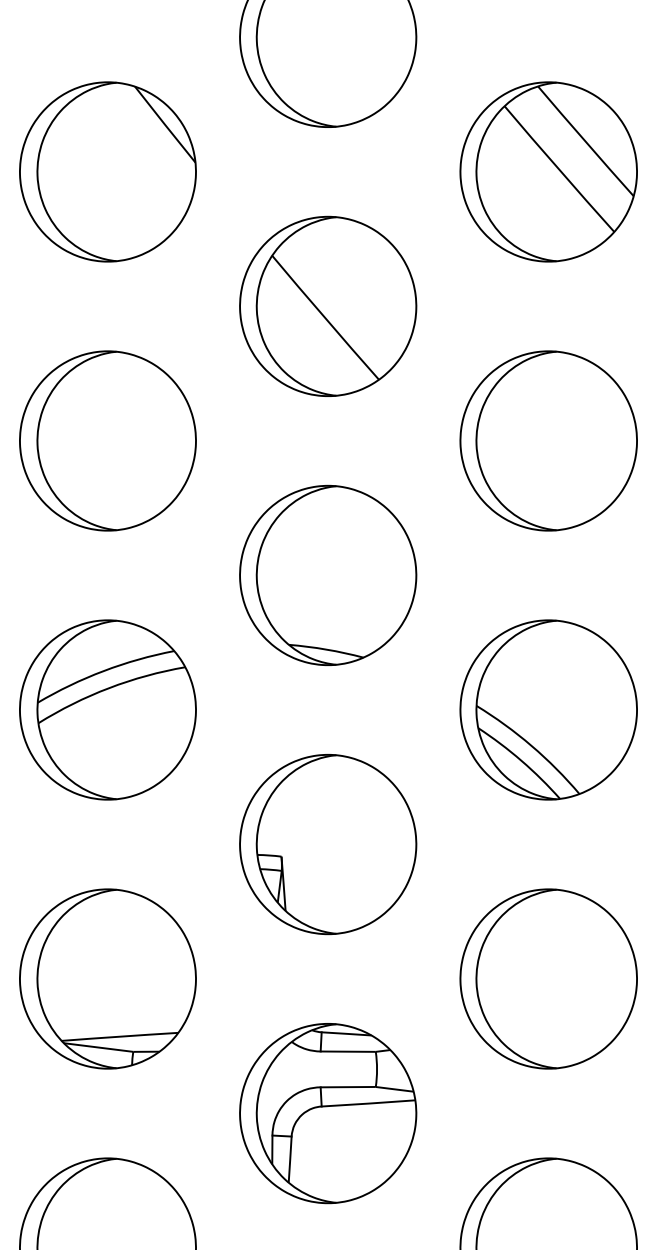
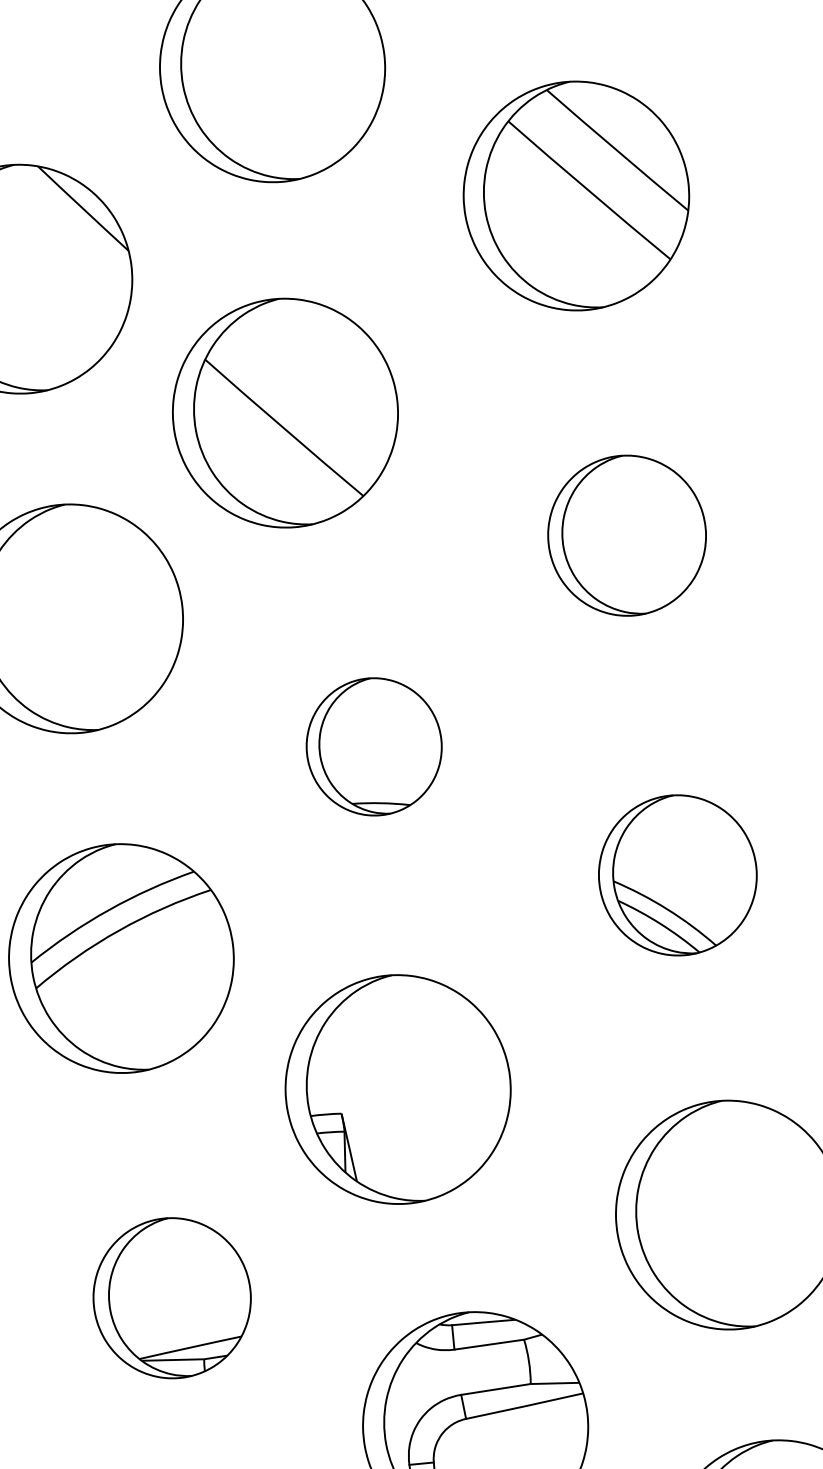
part: (328, 305) -> (285, 411), moved
part: (548, 440) -> (626, 535), size x0.7
part: (328, 574) -> (374, 745), size x0.6
part: (548, 709) -> (677, 874), size x0.7
part: (328, 844) -> (398, 1089), moved
part: (107, 978) -> (171, 1297), size x0.7

